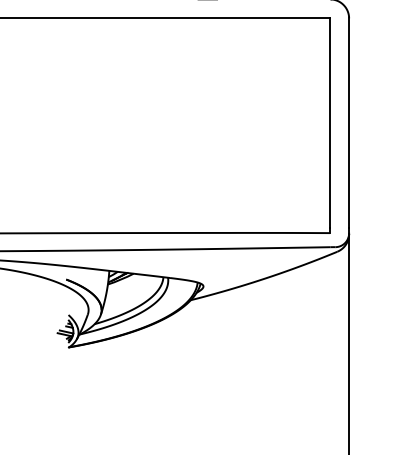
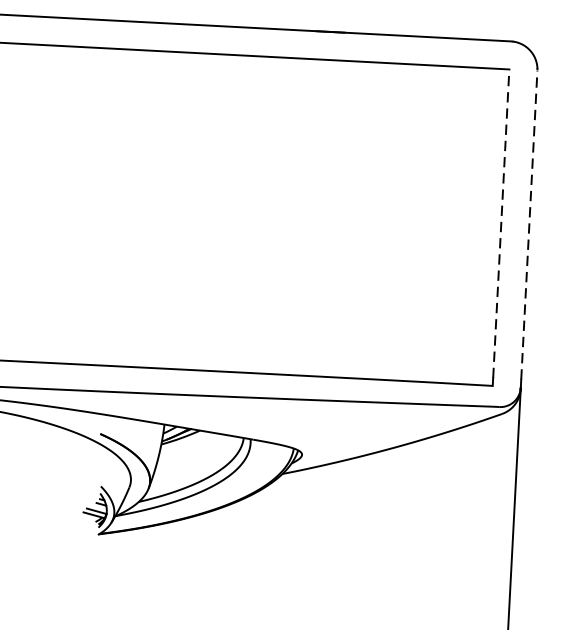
line: (330, 123) -> (501, 224), solid -> dashed
line: (349, 123) -> (529, 225), solid -> dashed

